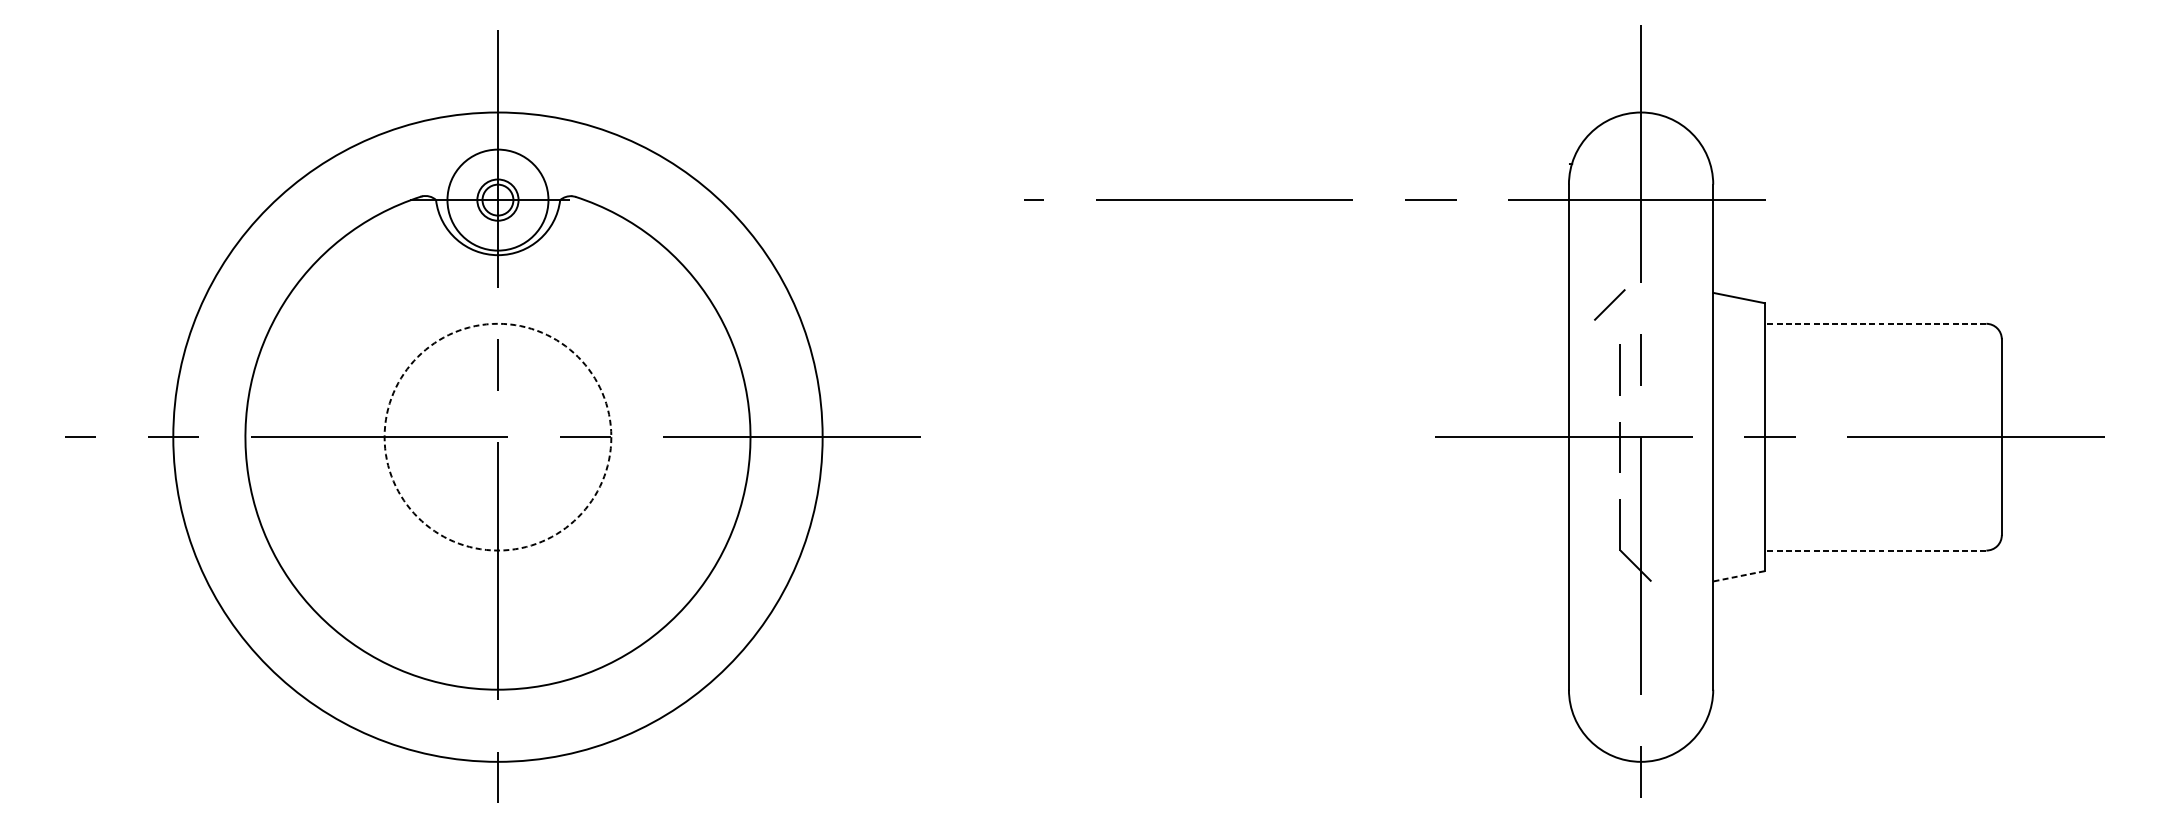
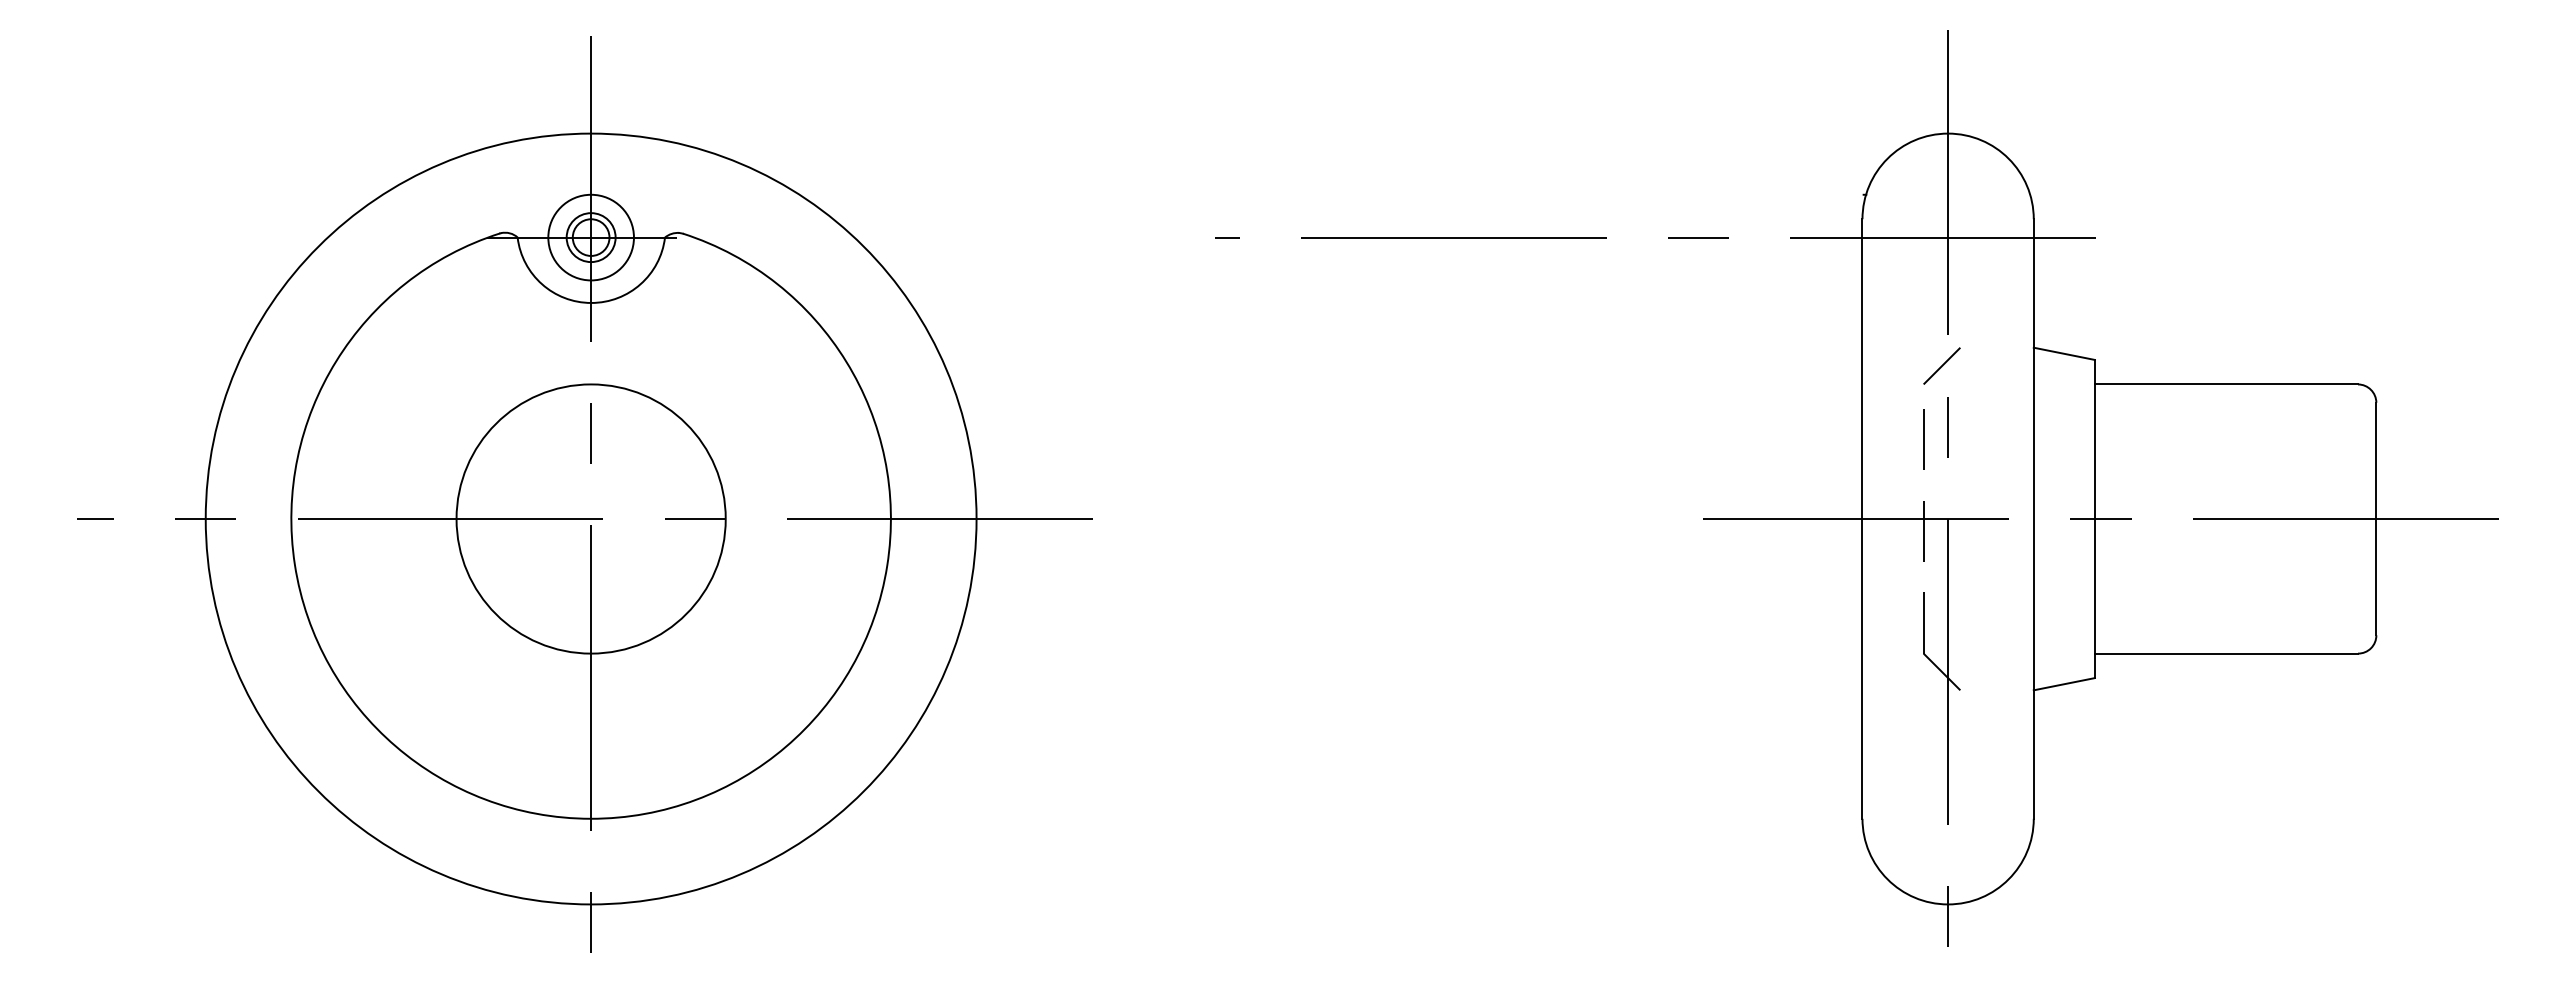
circle: (497, 200) -> (590, 237), size x0.71
line: (1609, 304) -> (1941, 365), moved
line: (1875, 323) -> (2226, 384), dashed -> solid
circle: (497, 436) -> (590, 518), dashed -> solid
line: (1875, 550) -> (2226, 653), dashed -> solid
line: (1738, 576) -> (2063, 684), dashed -> solid

